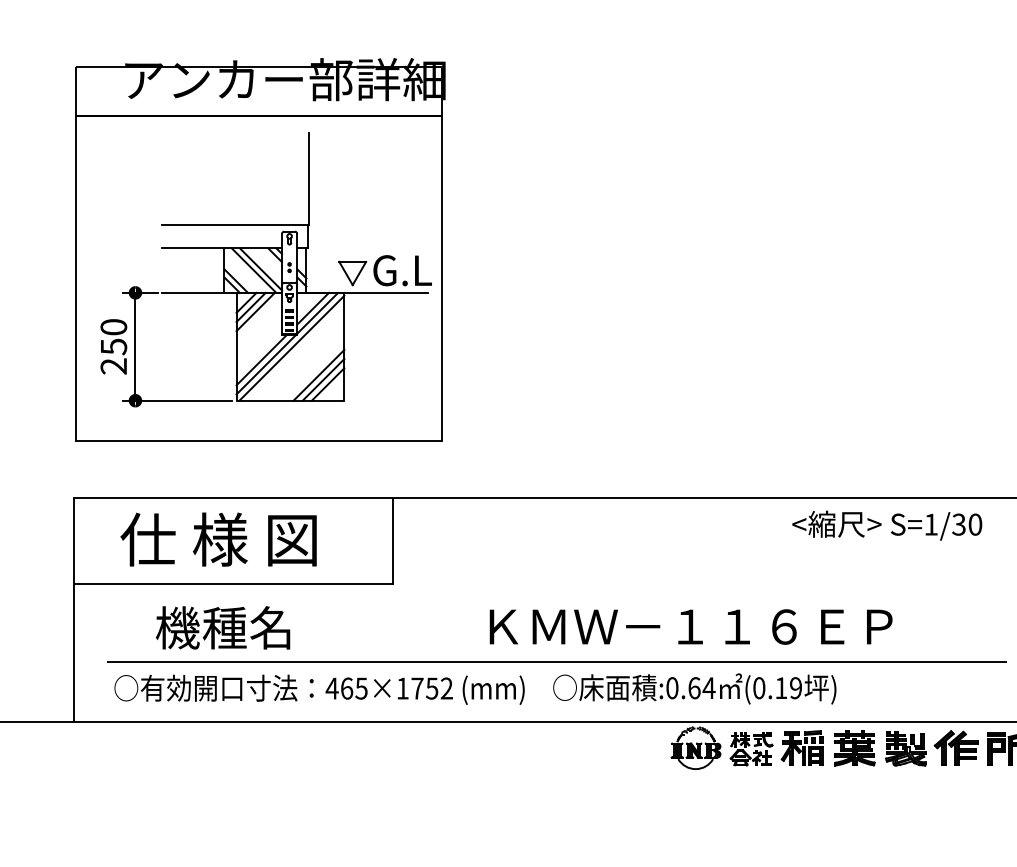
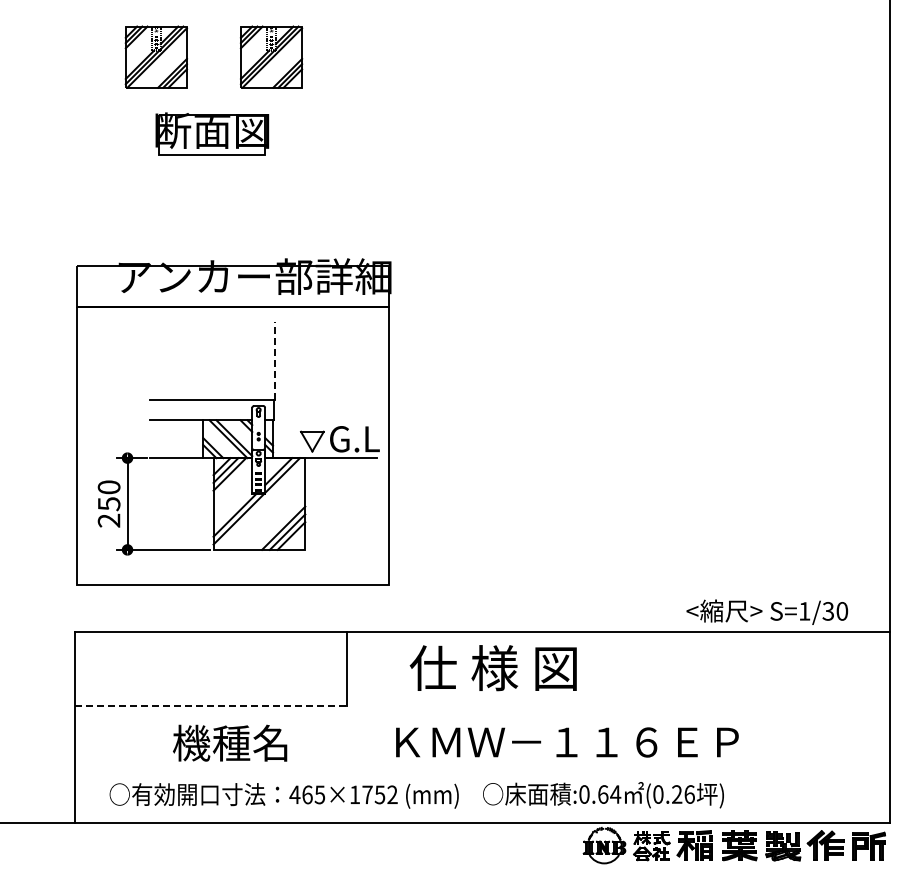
line: (309, 178) -> (275, 360), solid -> dashed
line: (291, 347) -> (260, 504), removed
text: (887, 524) -> (767, 611), moved
text: (217, 540) -> (492, 668), moved
line: (232, 583) -> (210, 705), solid -> dashed
text: (223, 627) -> (230, 742), moved
text: (691, 627) -> (567, 742), moved
line: (556, 662) -> (485, 772), removed
text: (788, 688) -> (683, 794), (0.19 -> (0.26

